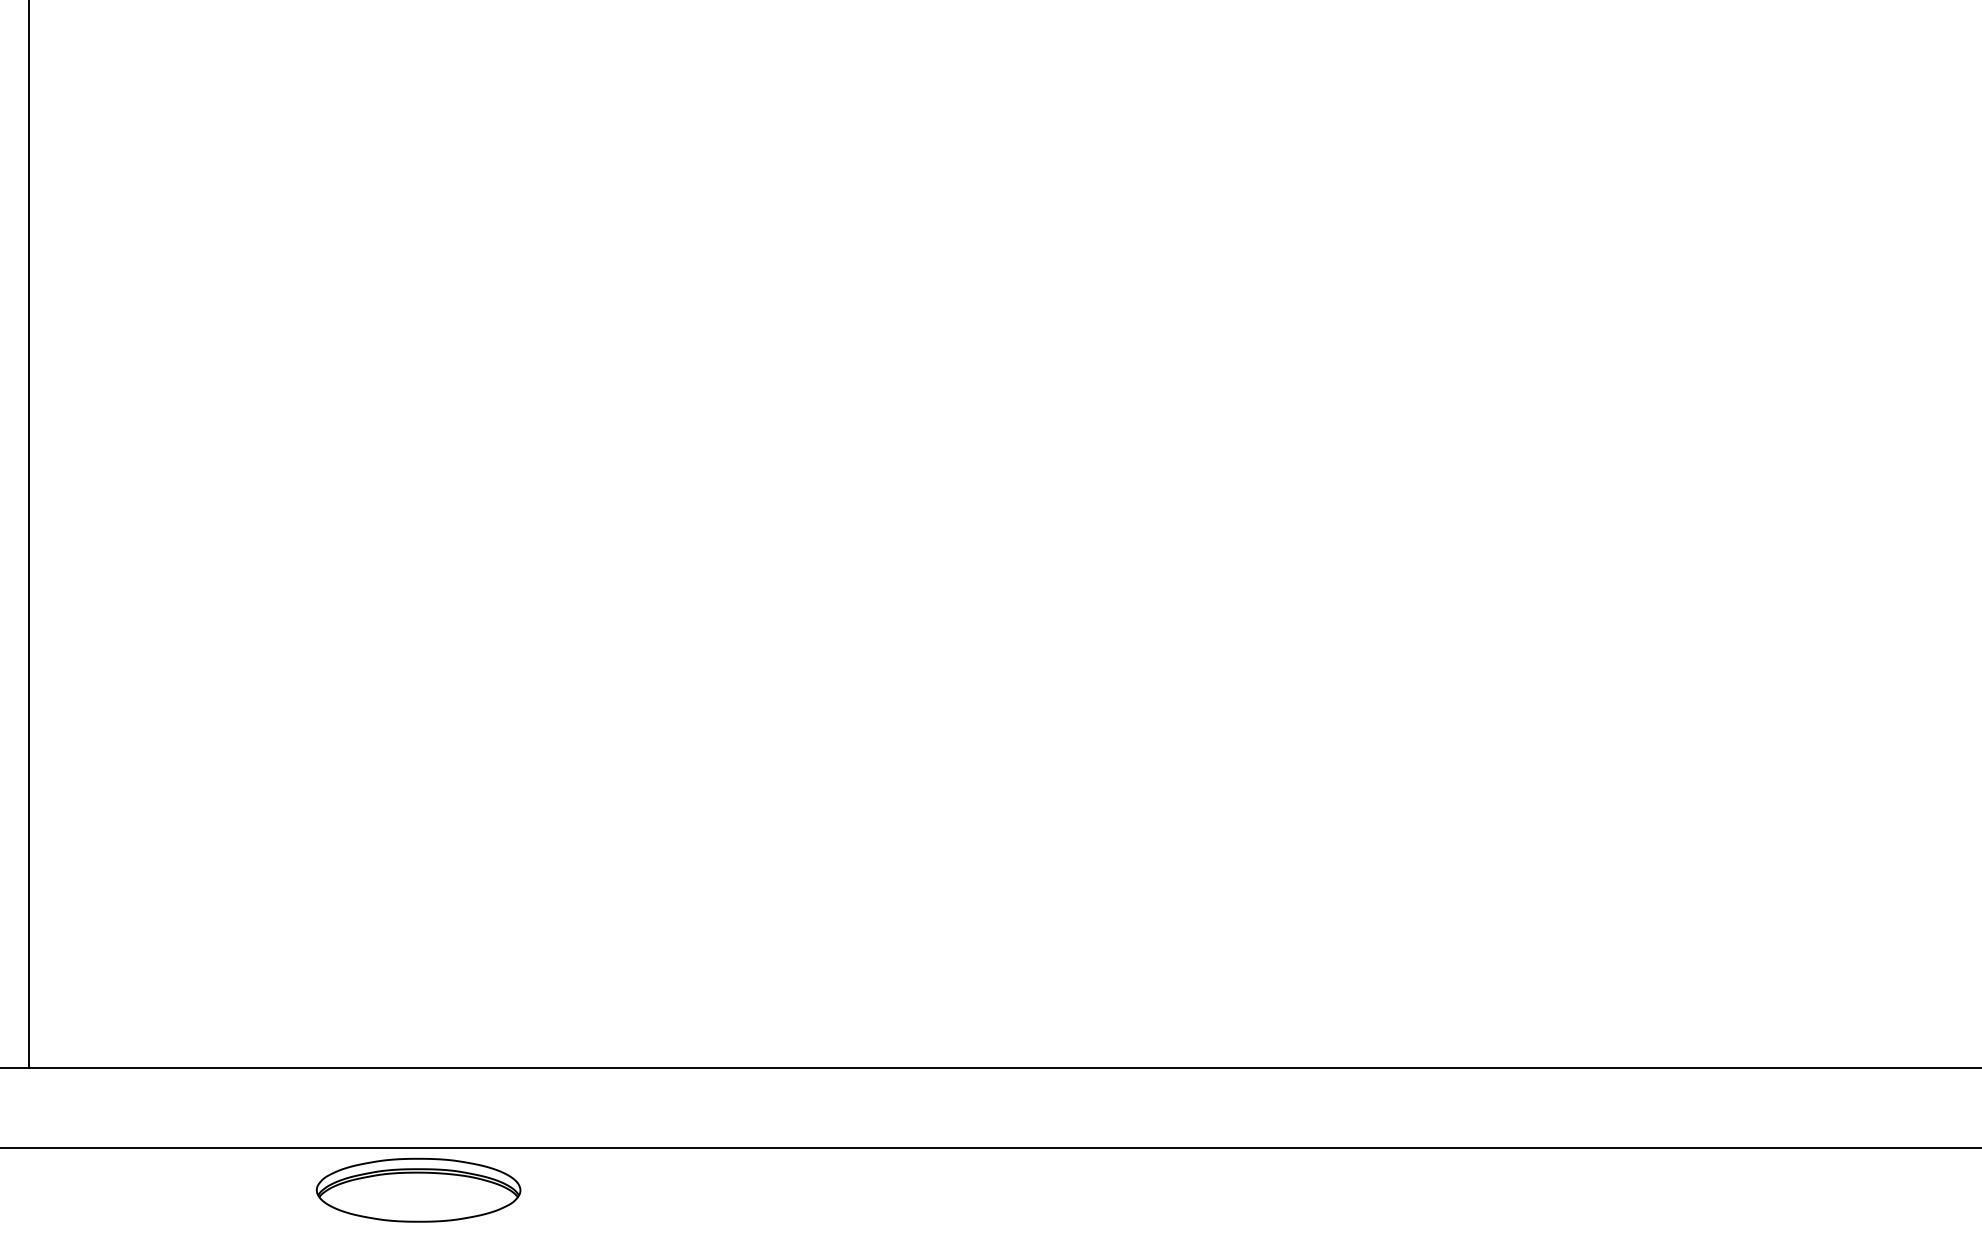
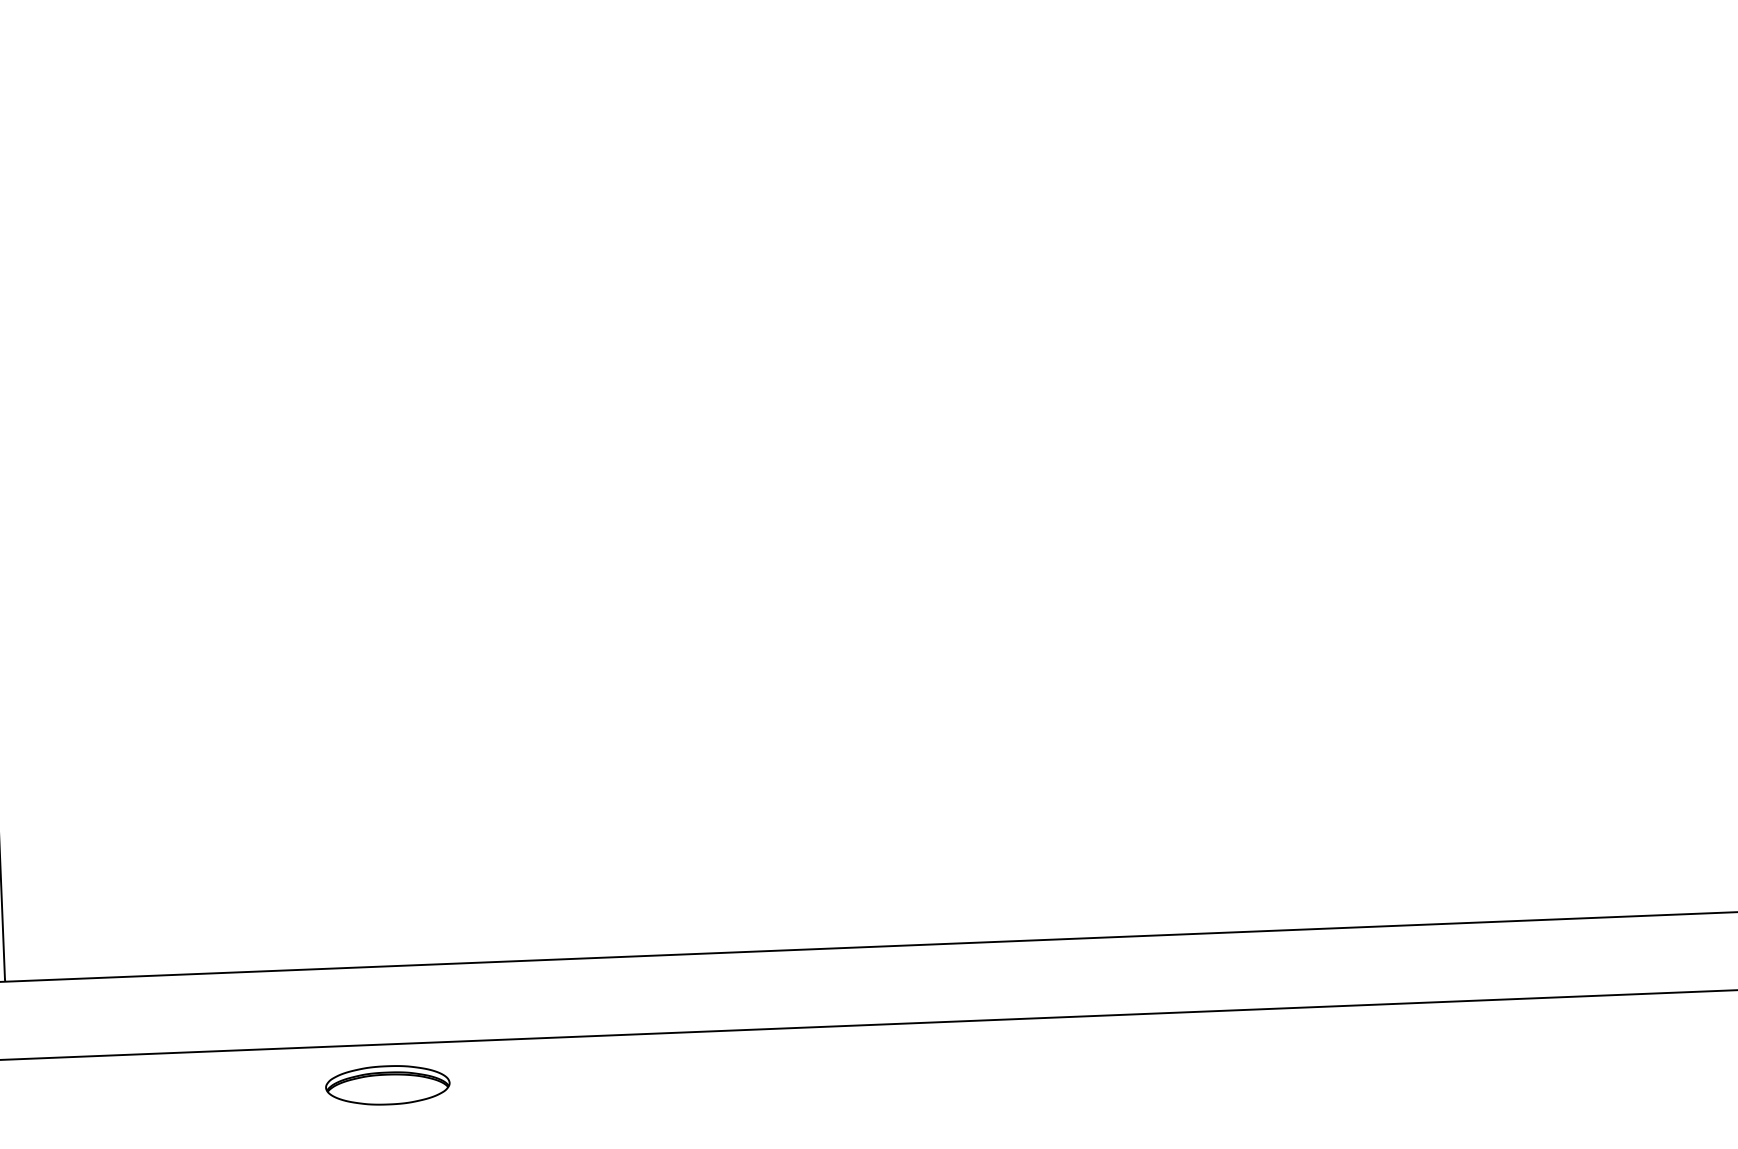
part: (417, 1190) -> (386, 1085), size x0.62

